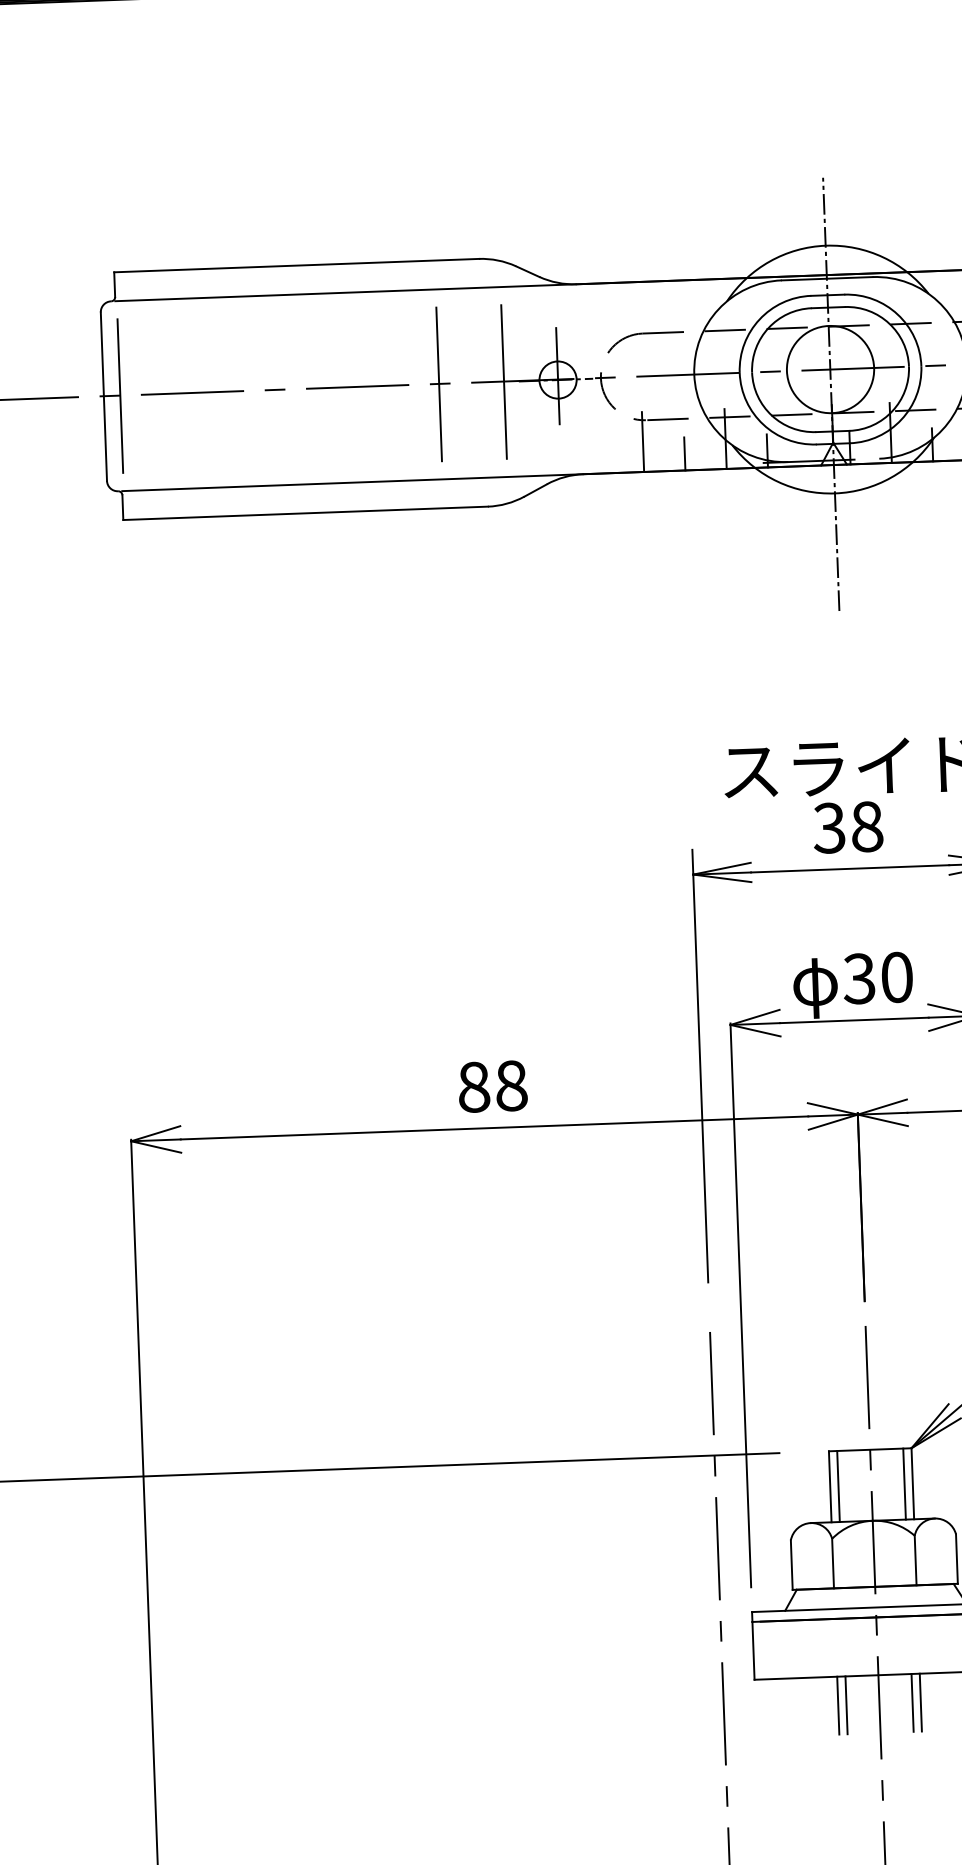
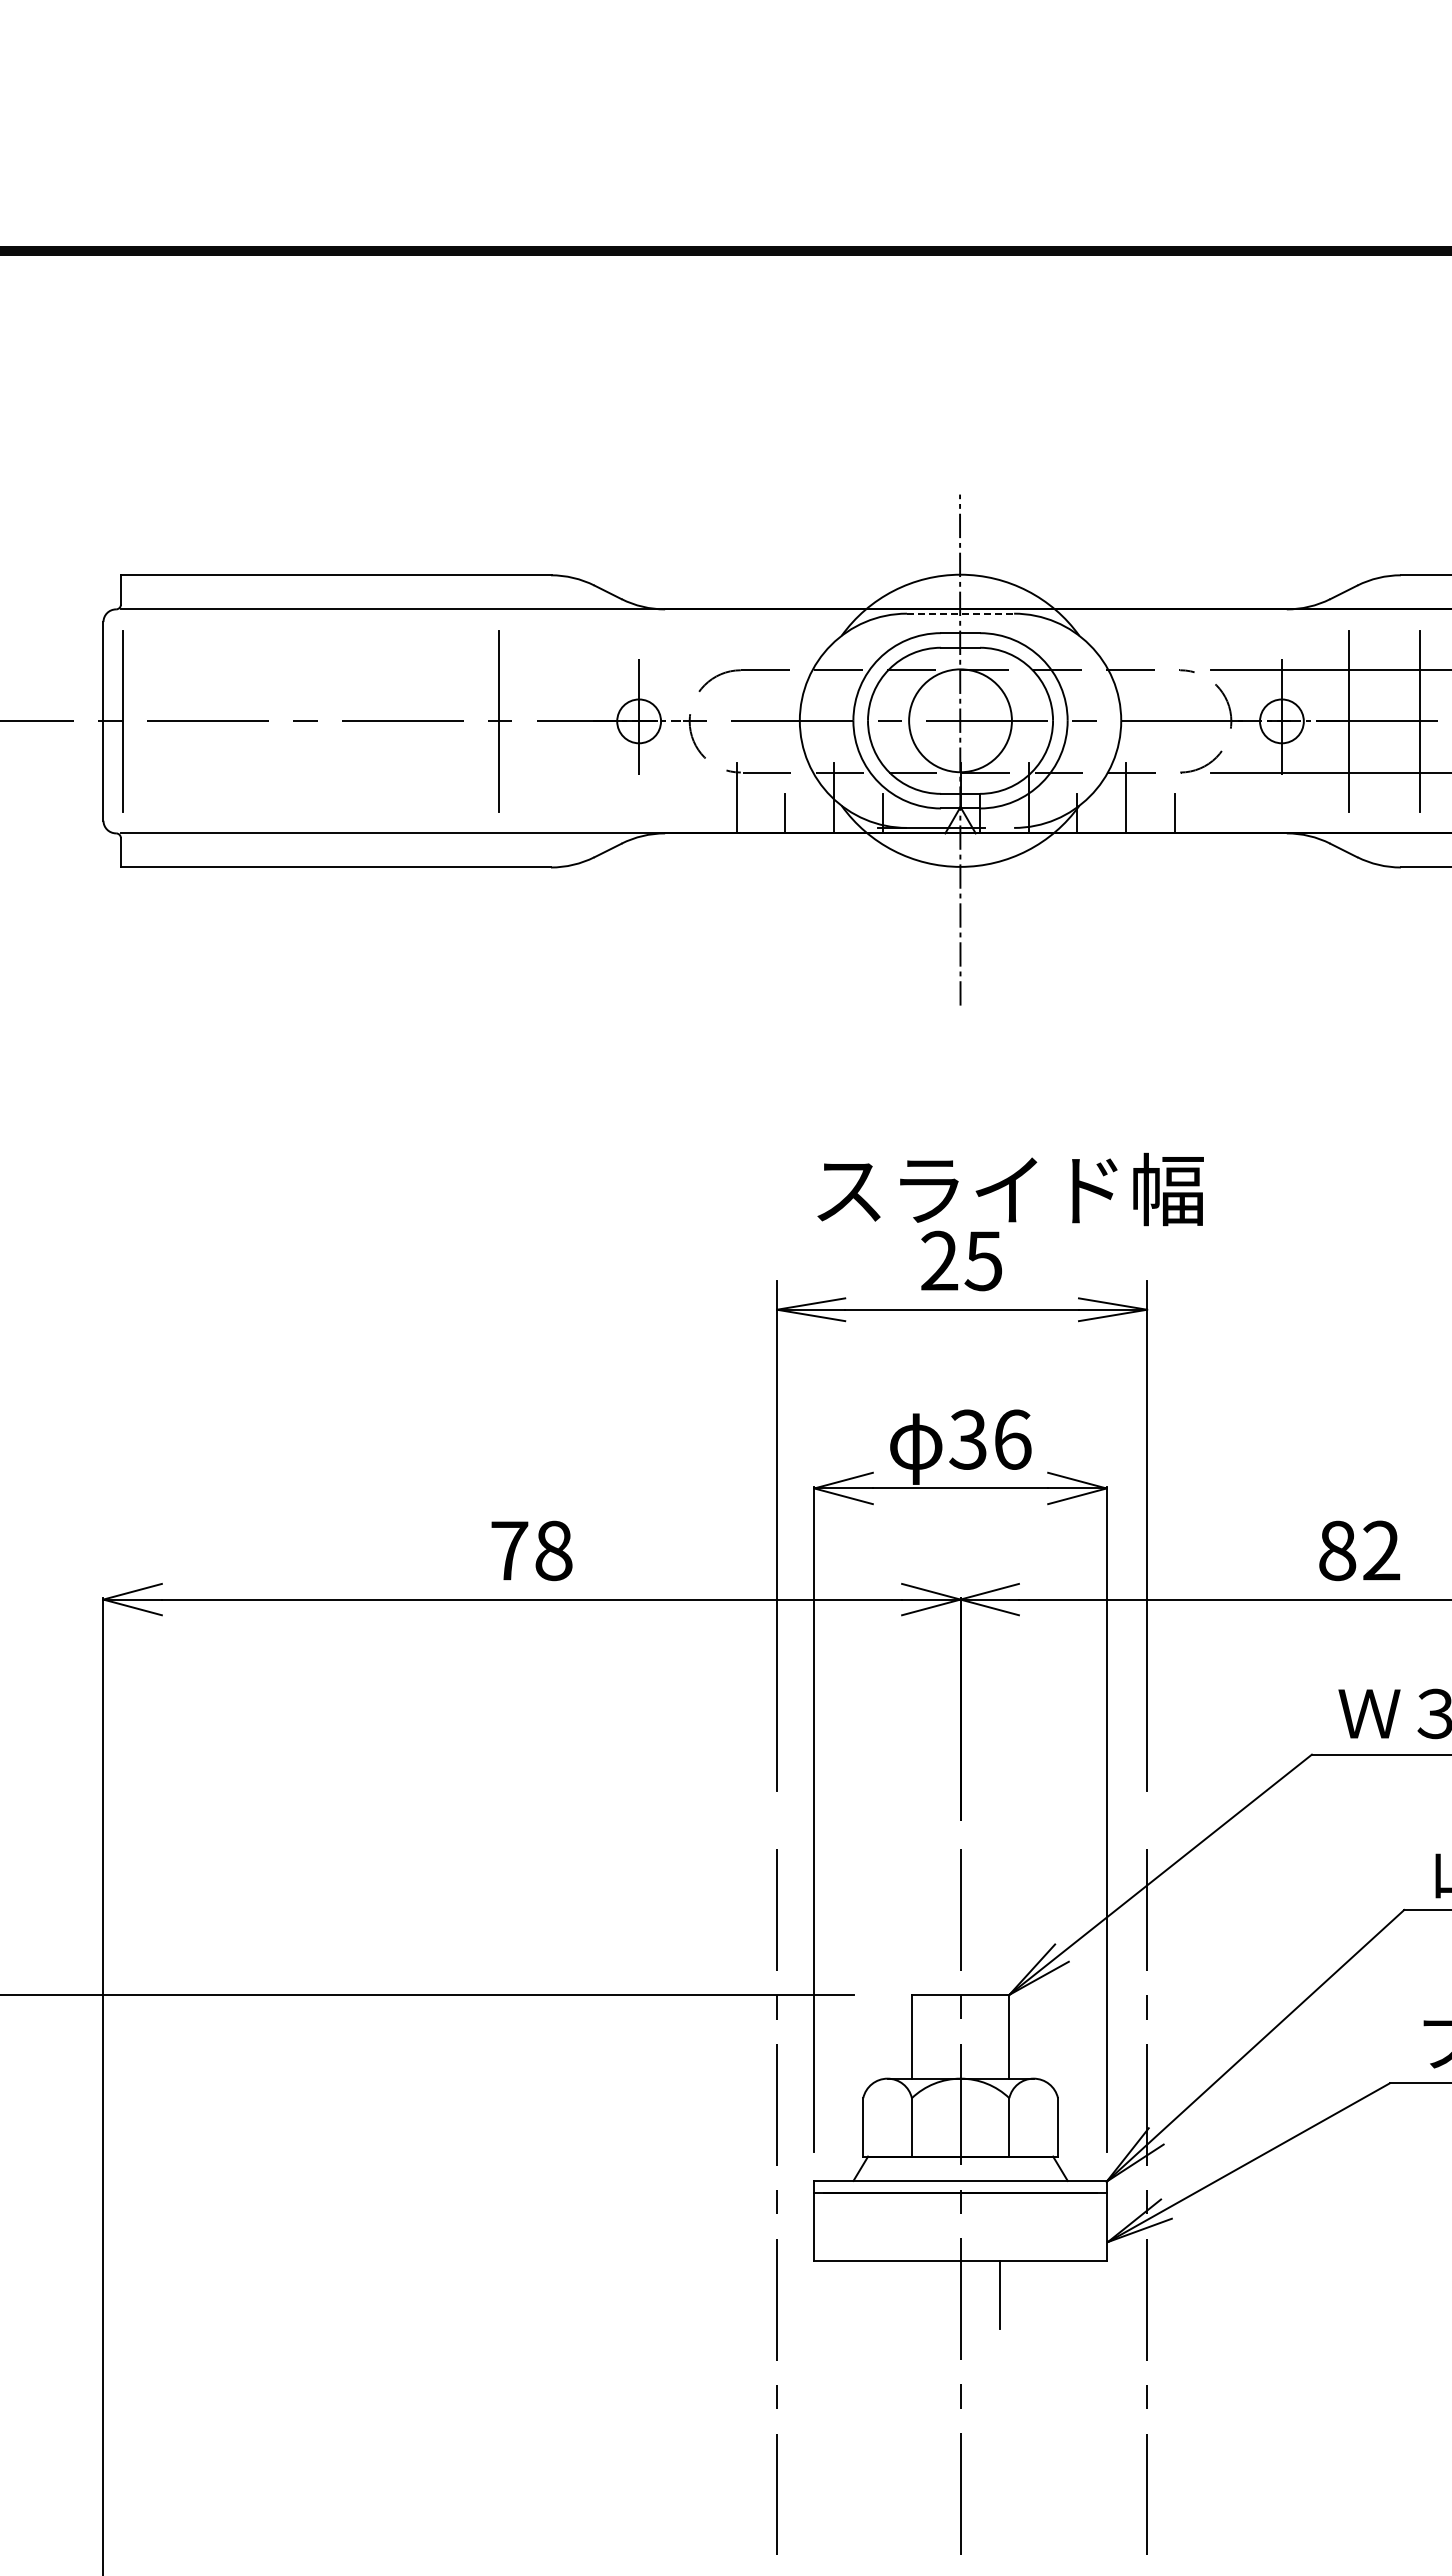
line: (827, 278) -> (960, 613), solid -> dashed
line: (504, 381) -> (575, 720), removed
text: (848, 827) -> (961, 1261), 38 -> 25
text: (896, 977) -> (1012, 1439), 30 -> 36
text: (473, 1087) -> (509, 1550), 88 -> 78
line: (904, 1483) -> (999, 2036), removed
line: (838, 1486) -> (921, 2036), removed
line: (920, 1702) -> (1009, 2294), removed
line: (837, 1705) -> (911, 2294), removed
line: (846, 1705) -> (921, 2294), removed

